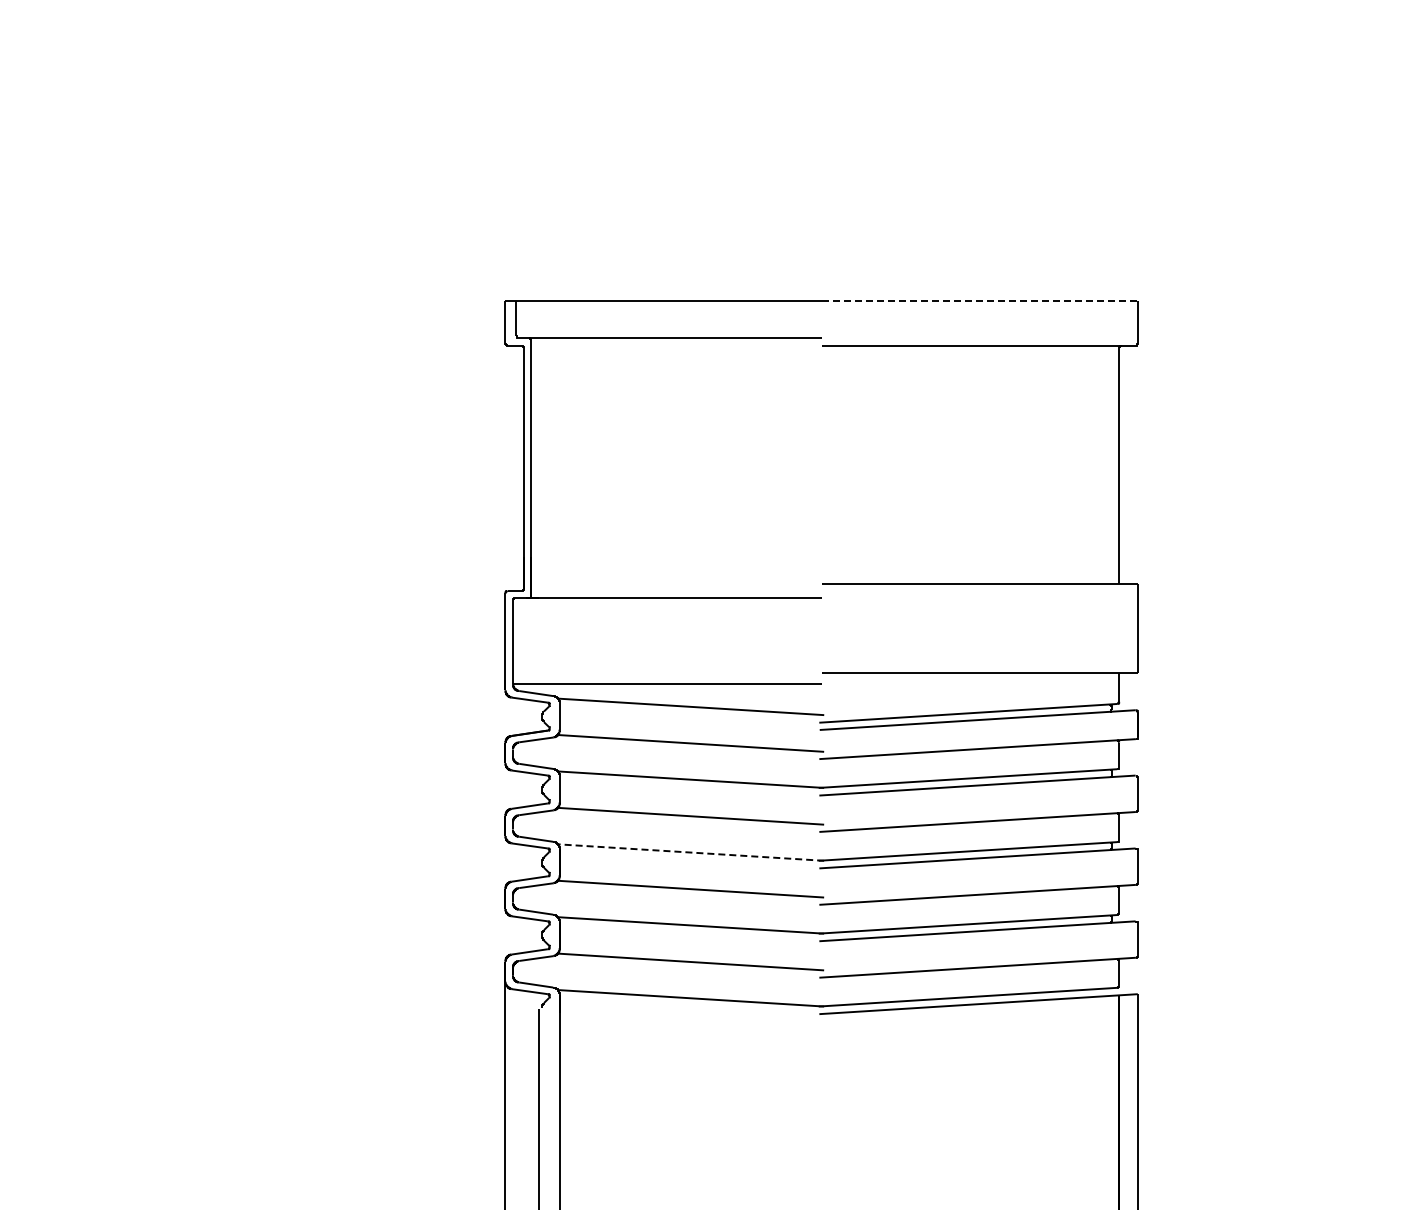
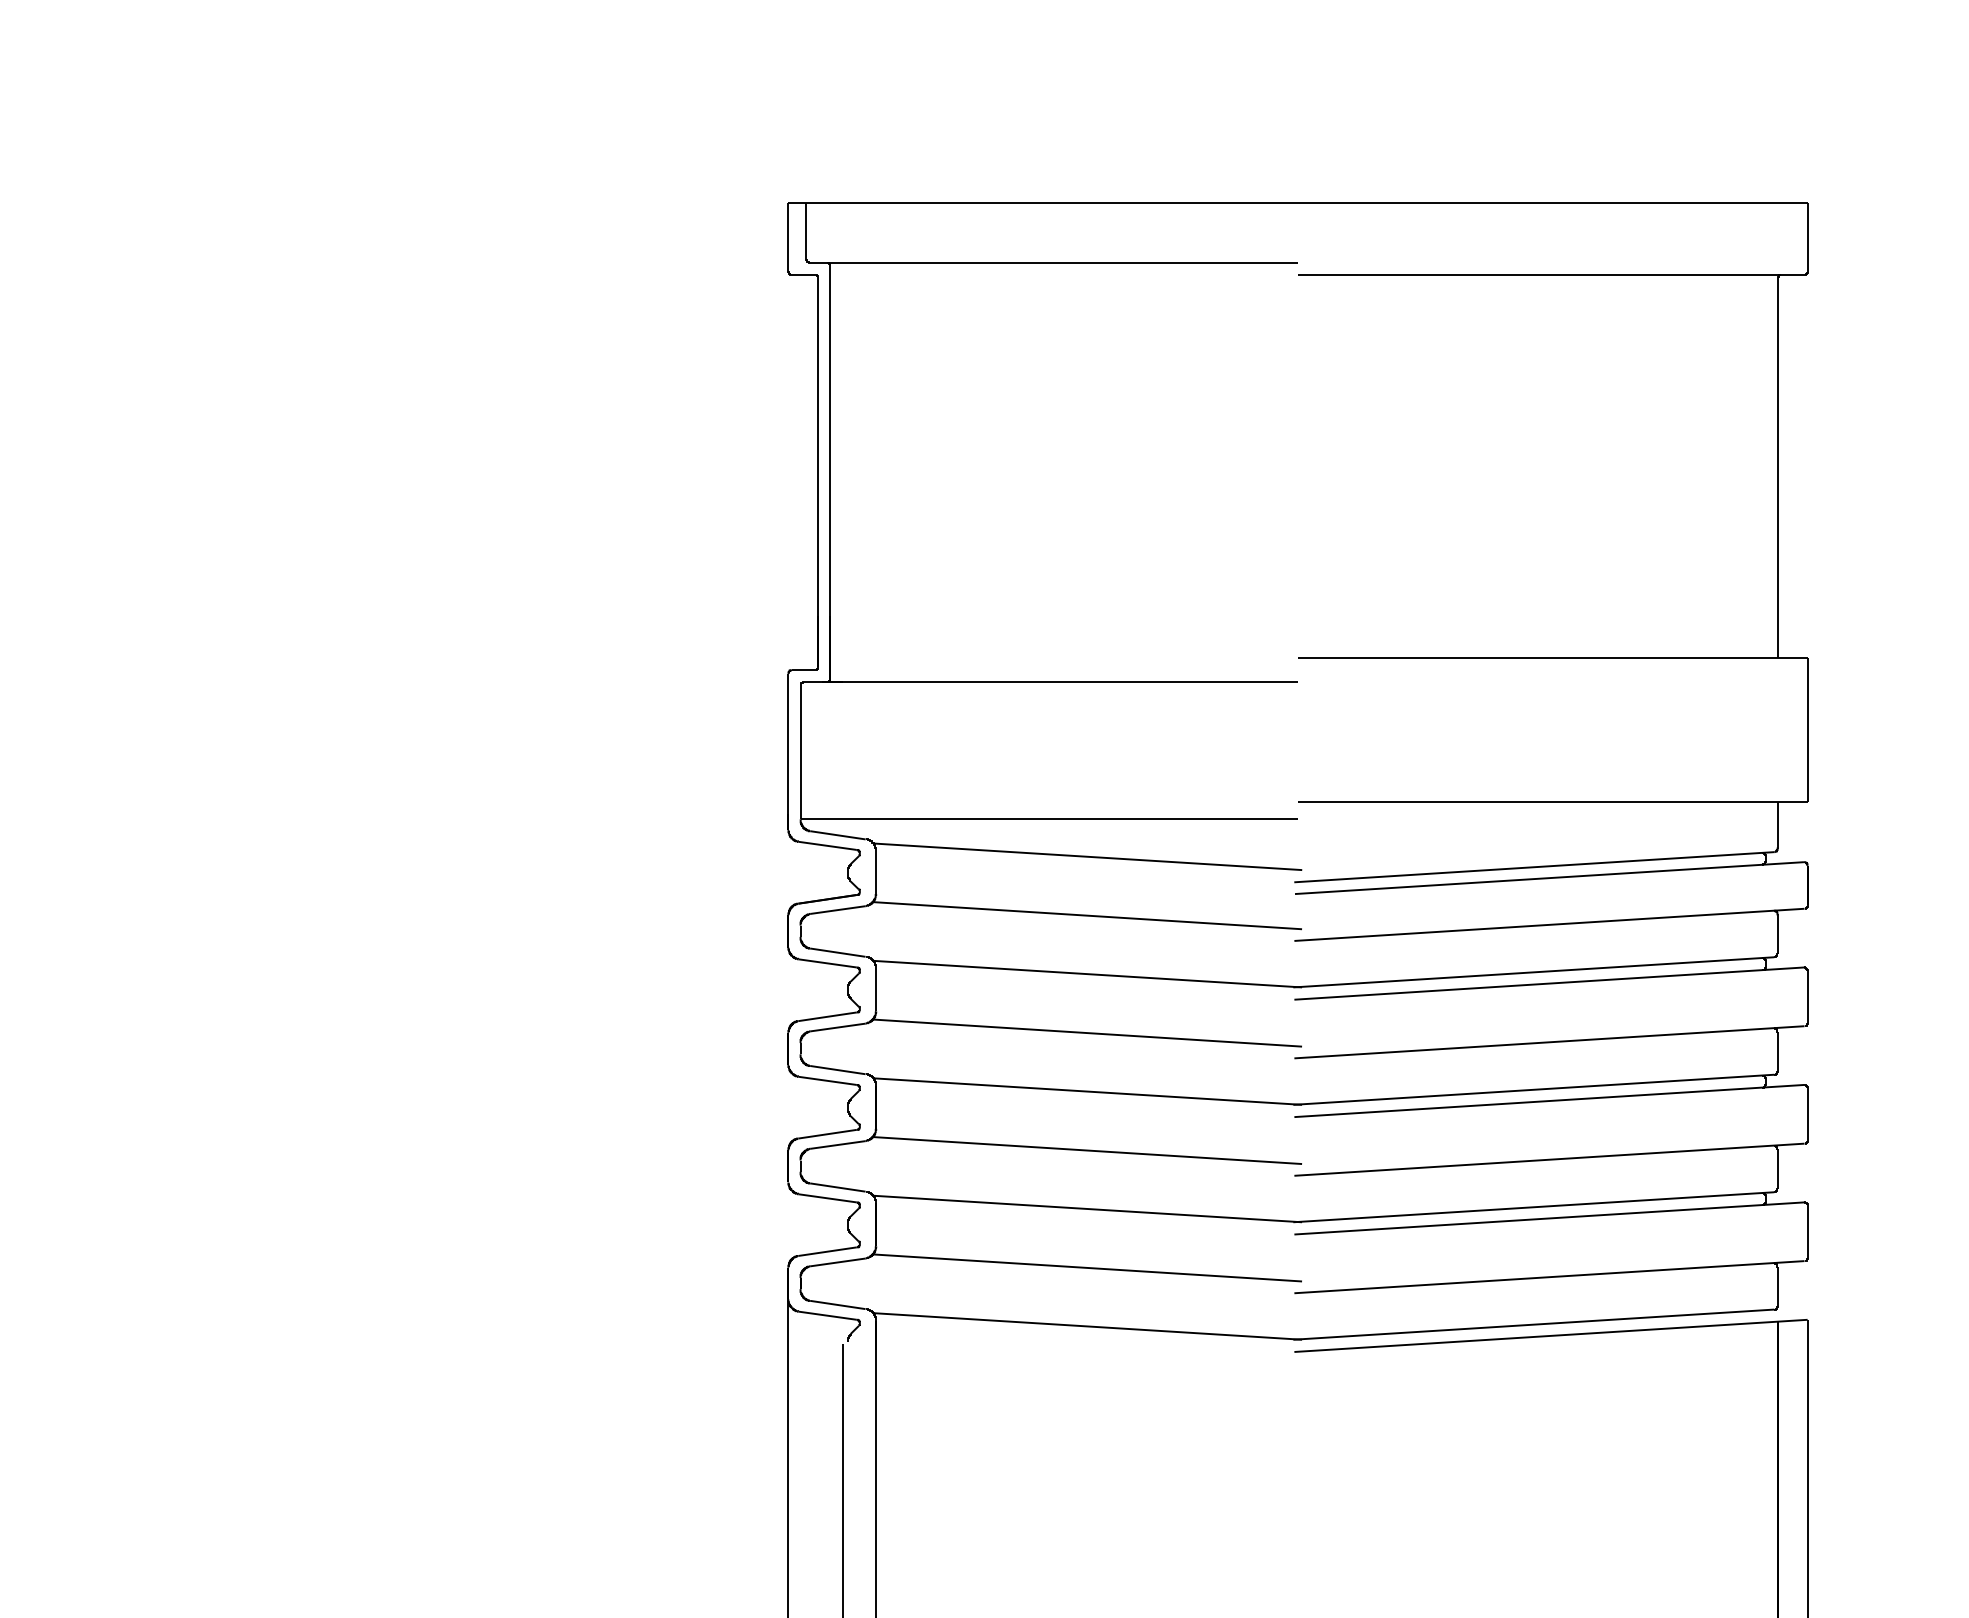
line: (980, 300) -> (1554, 201), dashed -> solid
line: (690, 852) -> (1086, 1091), dashed -> solid

